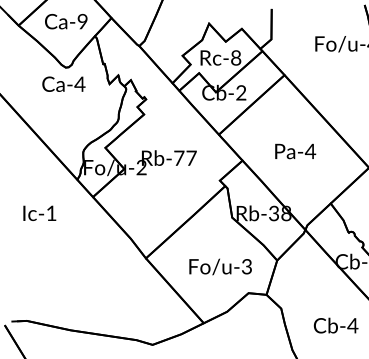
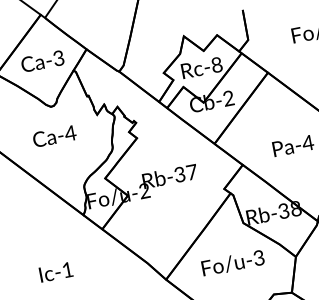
text: (82, 21) -> (58, 58), Ca-9 -> Ca-3
text: (63, 83) -> (54, 135), moved
text: (179, 157) -> (180, 173), Rb-77 -> Rb-37
text: (39, 212) -> (55, 271), moved
text: (220, 266) -> (232, 262), moved

